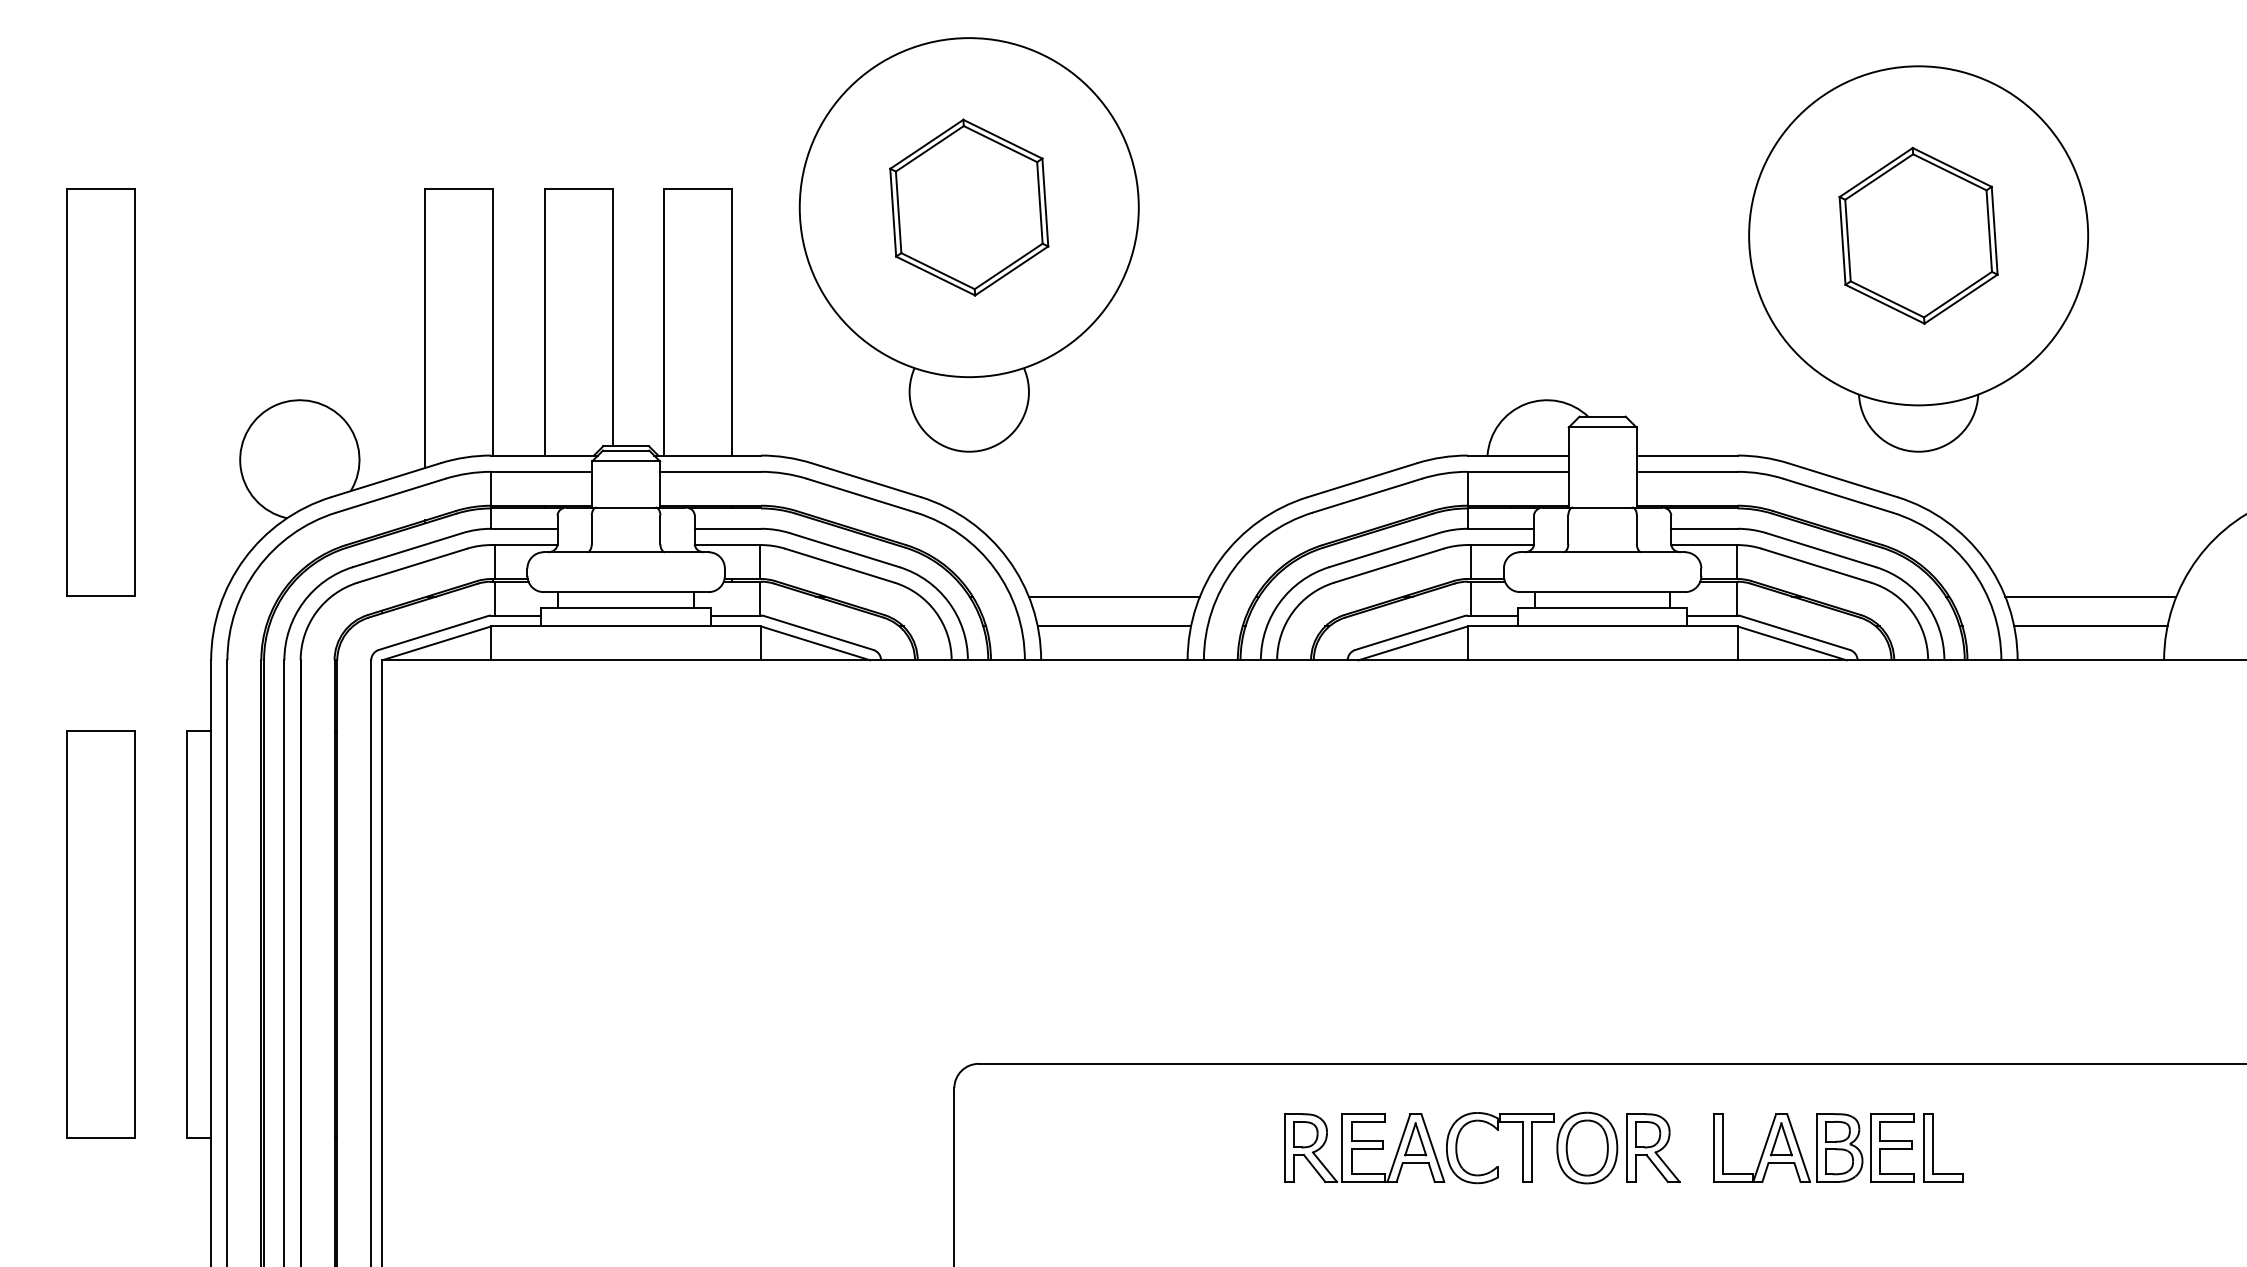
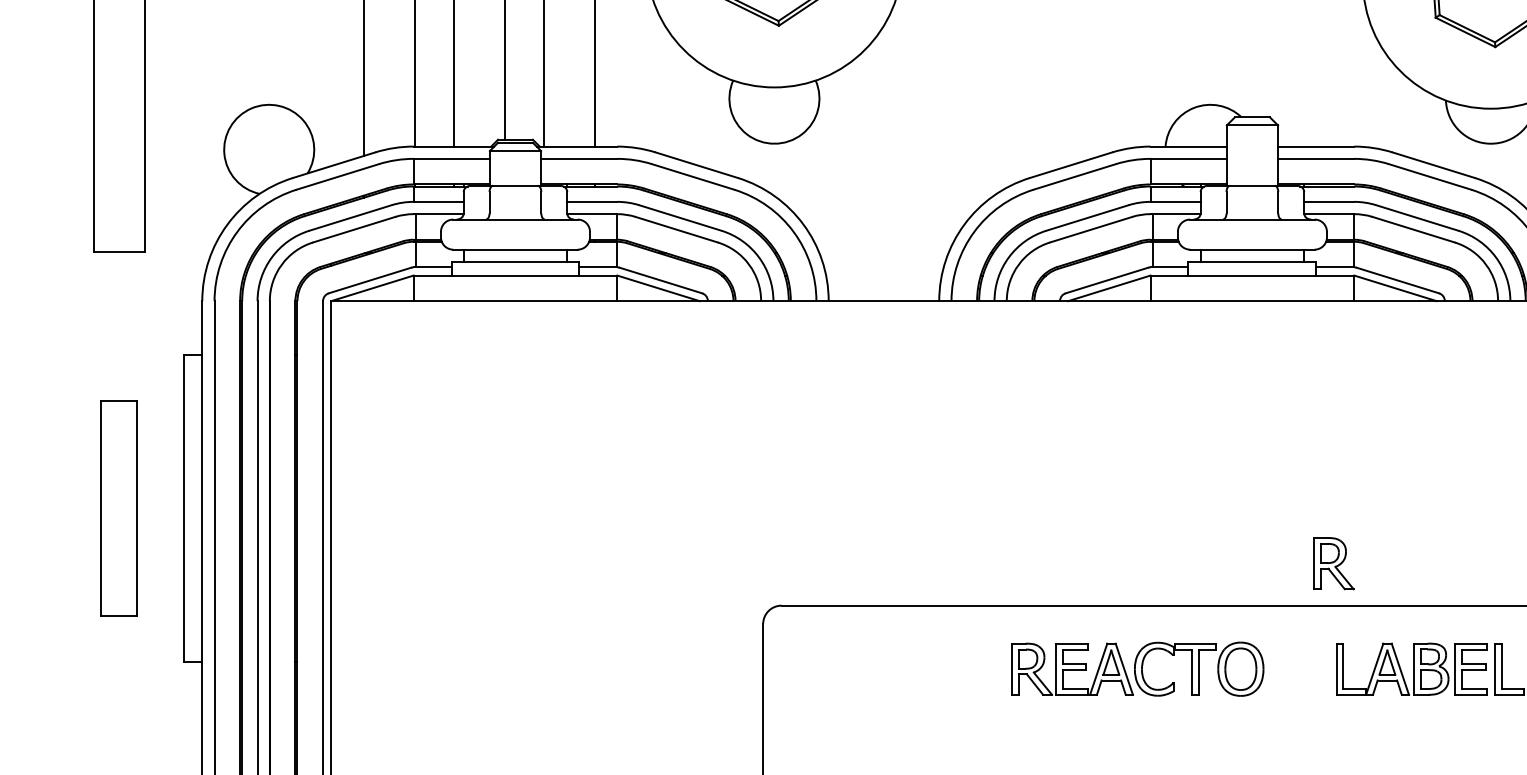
line: (1113, 596) -> (883, 252), removed
line: (1114, 626) -> (884, 275), removed
part: (100, 934) -> (118, 508), size x0.7
part: (1653, 1148) -> (1333, 563), moved

